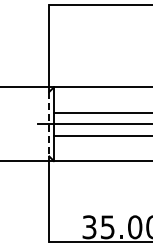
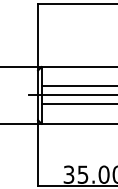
line: (49, 124) -> (38, 95), dashed -> solid

